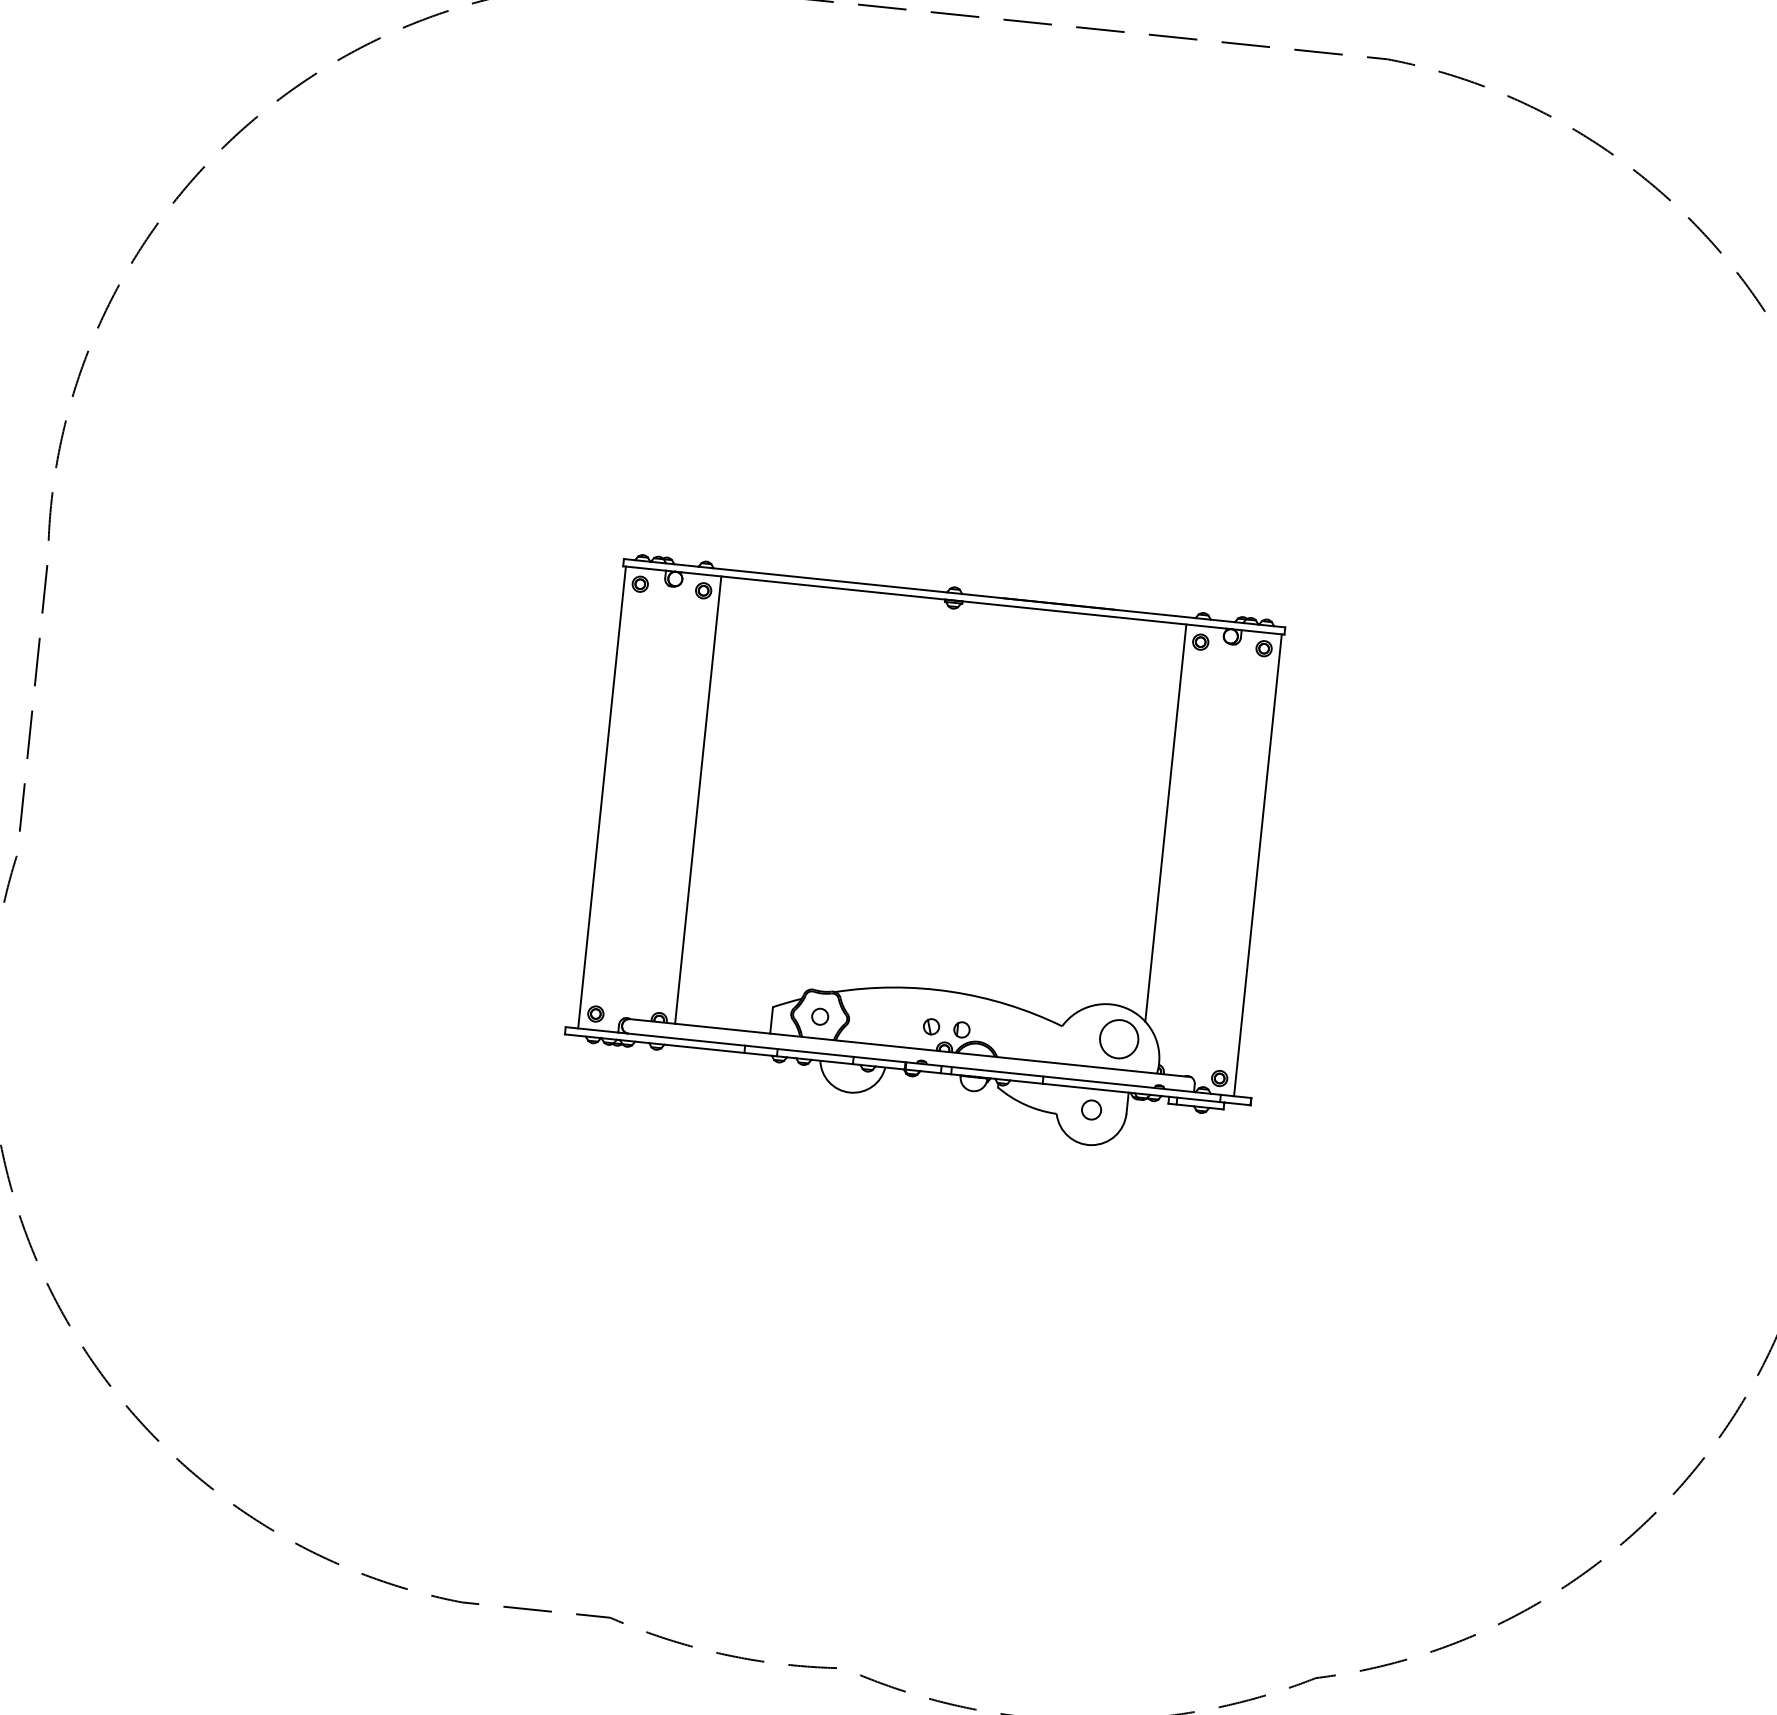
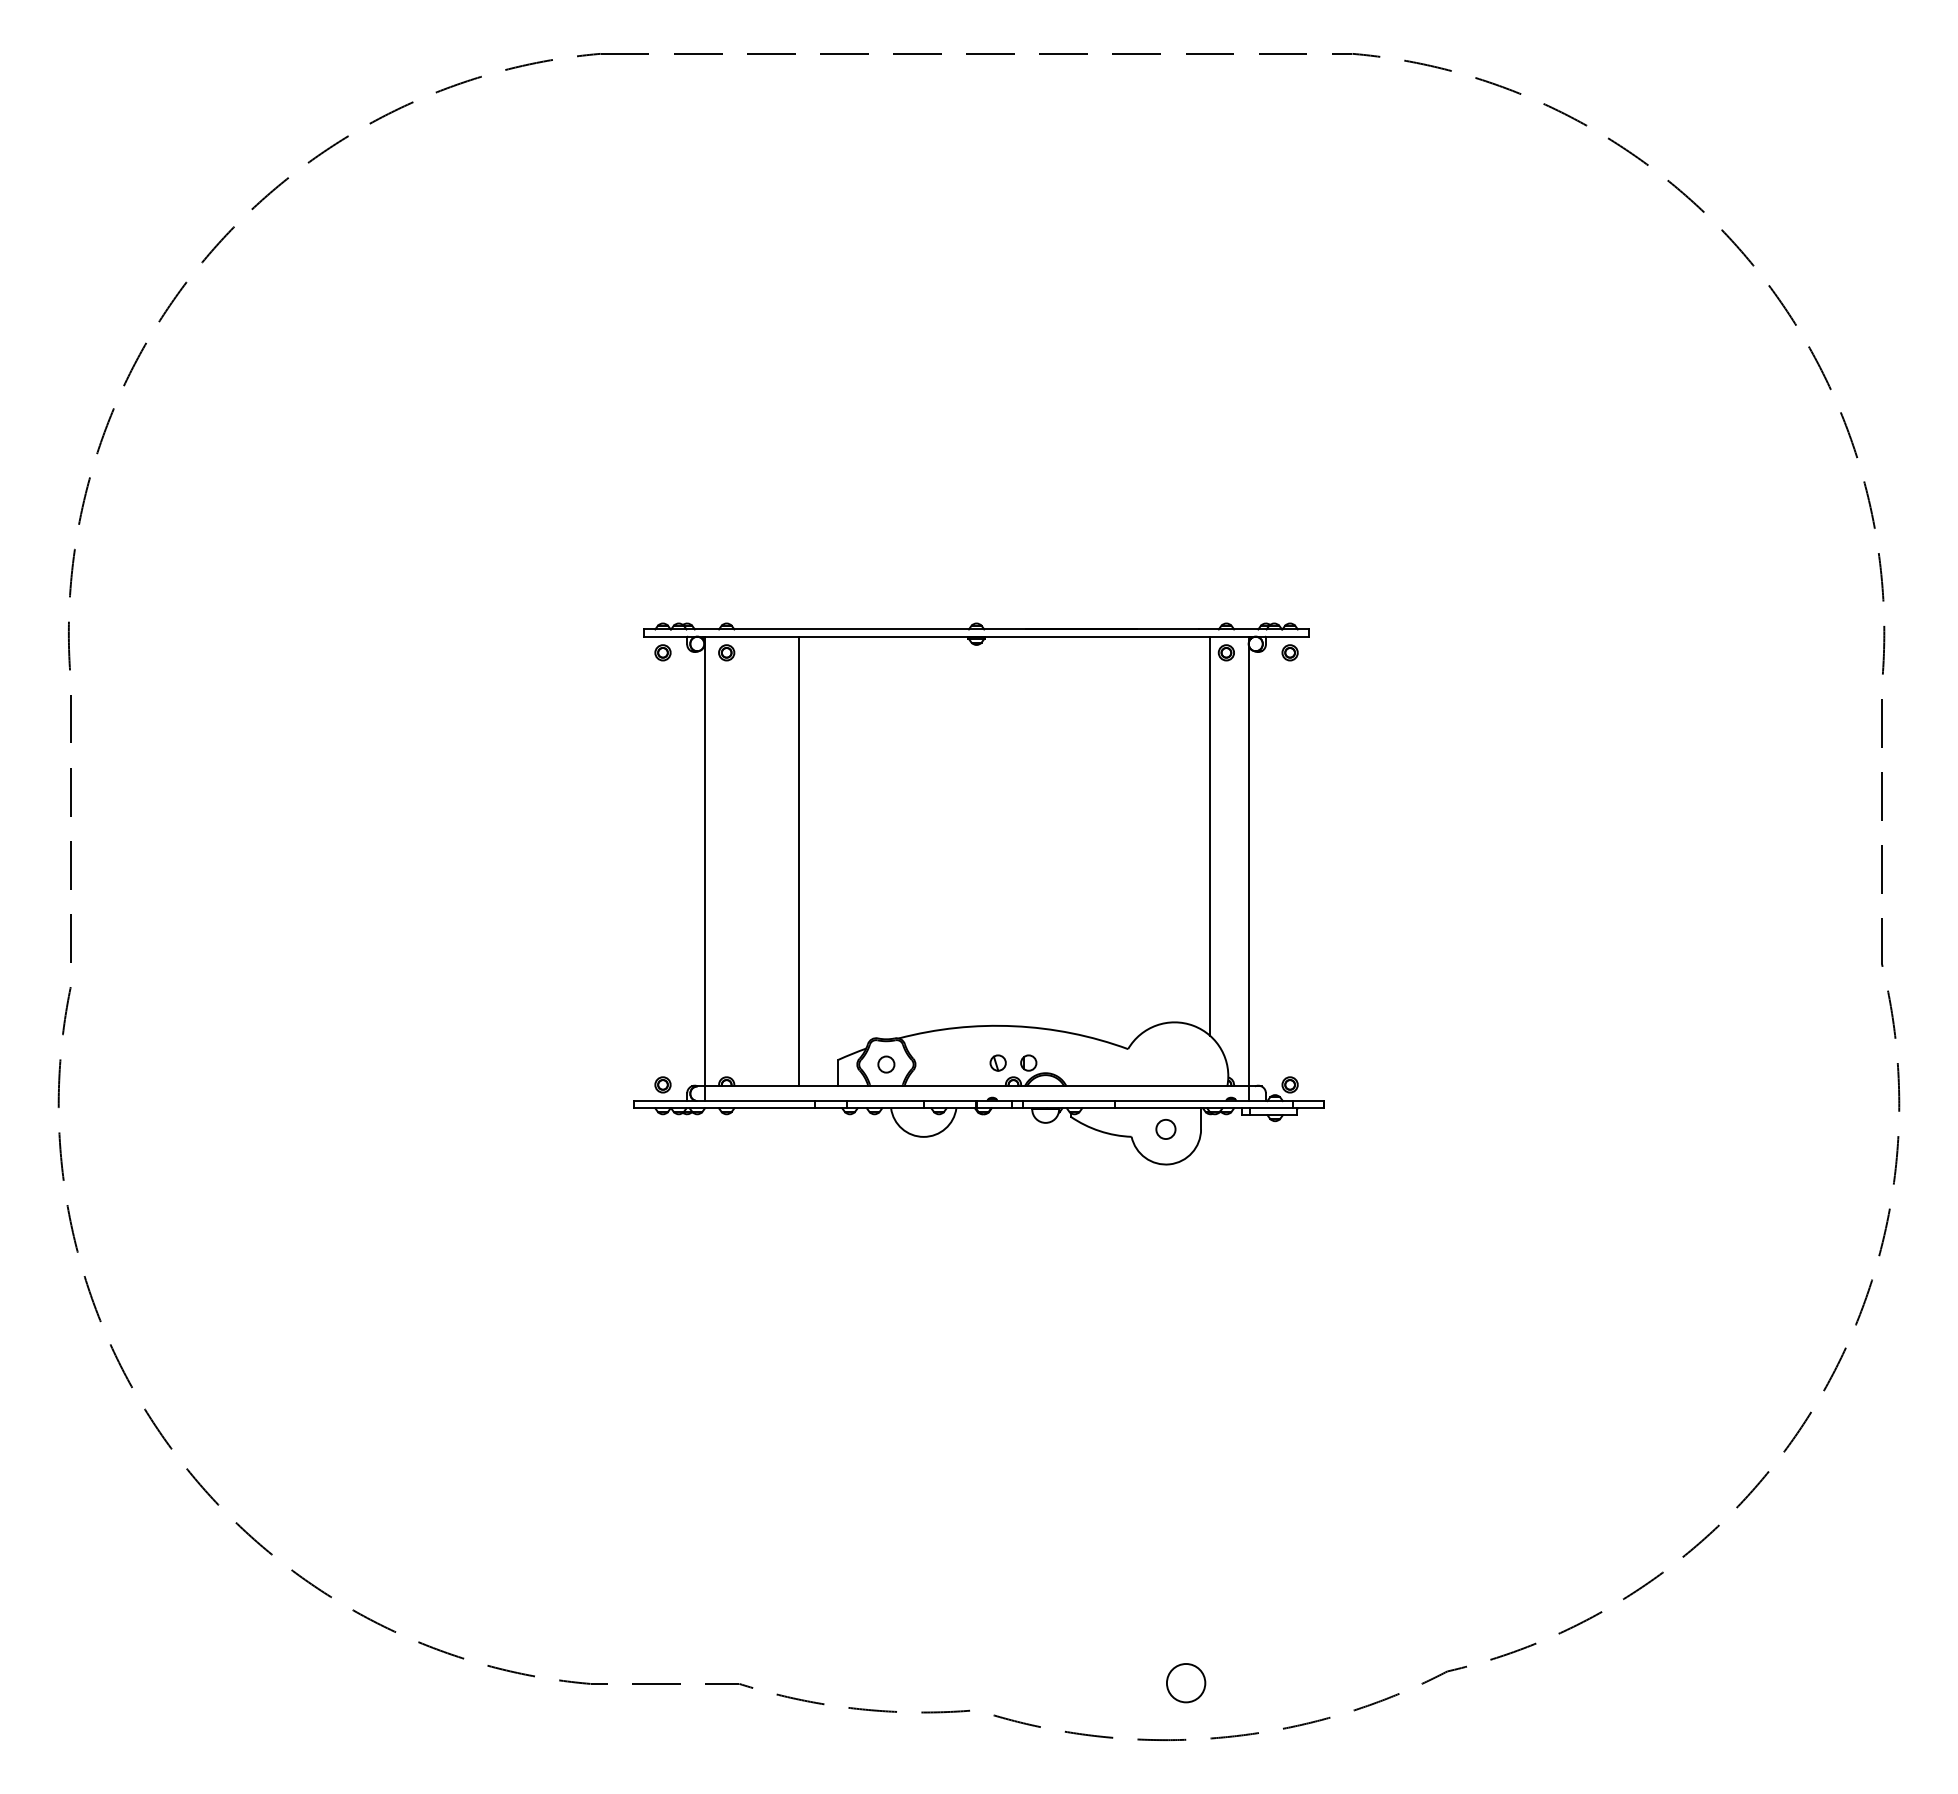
line: (601, 797) -> (704, 868), moved
line: (697, 799) -> (798, 861), moved
line: (1258, 864) -> (1249, 868), moved
circle: (1119, 1039) -> (1186, 1683), moved

